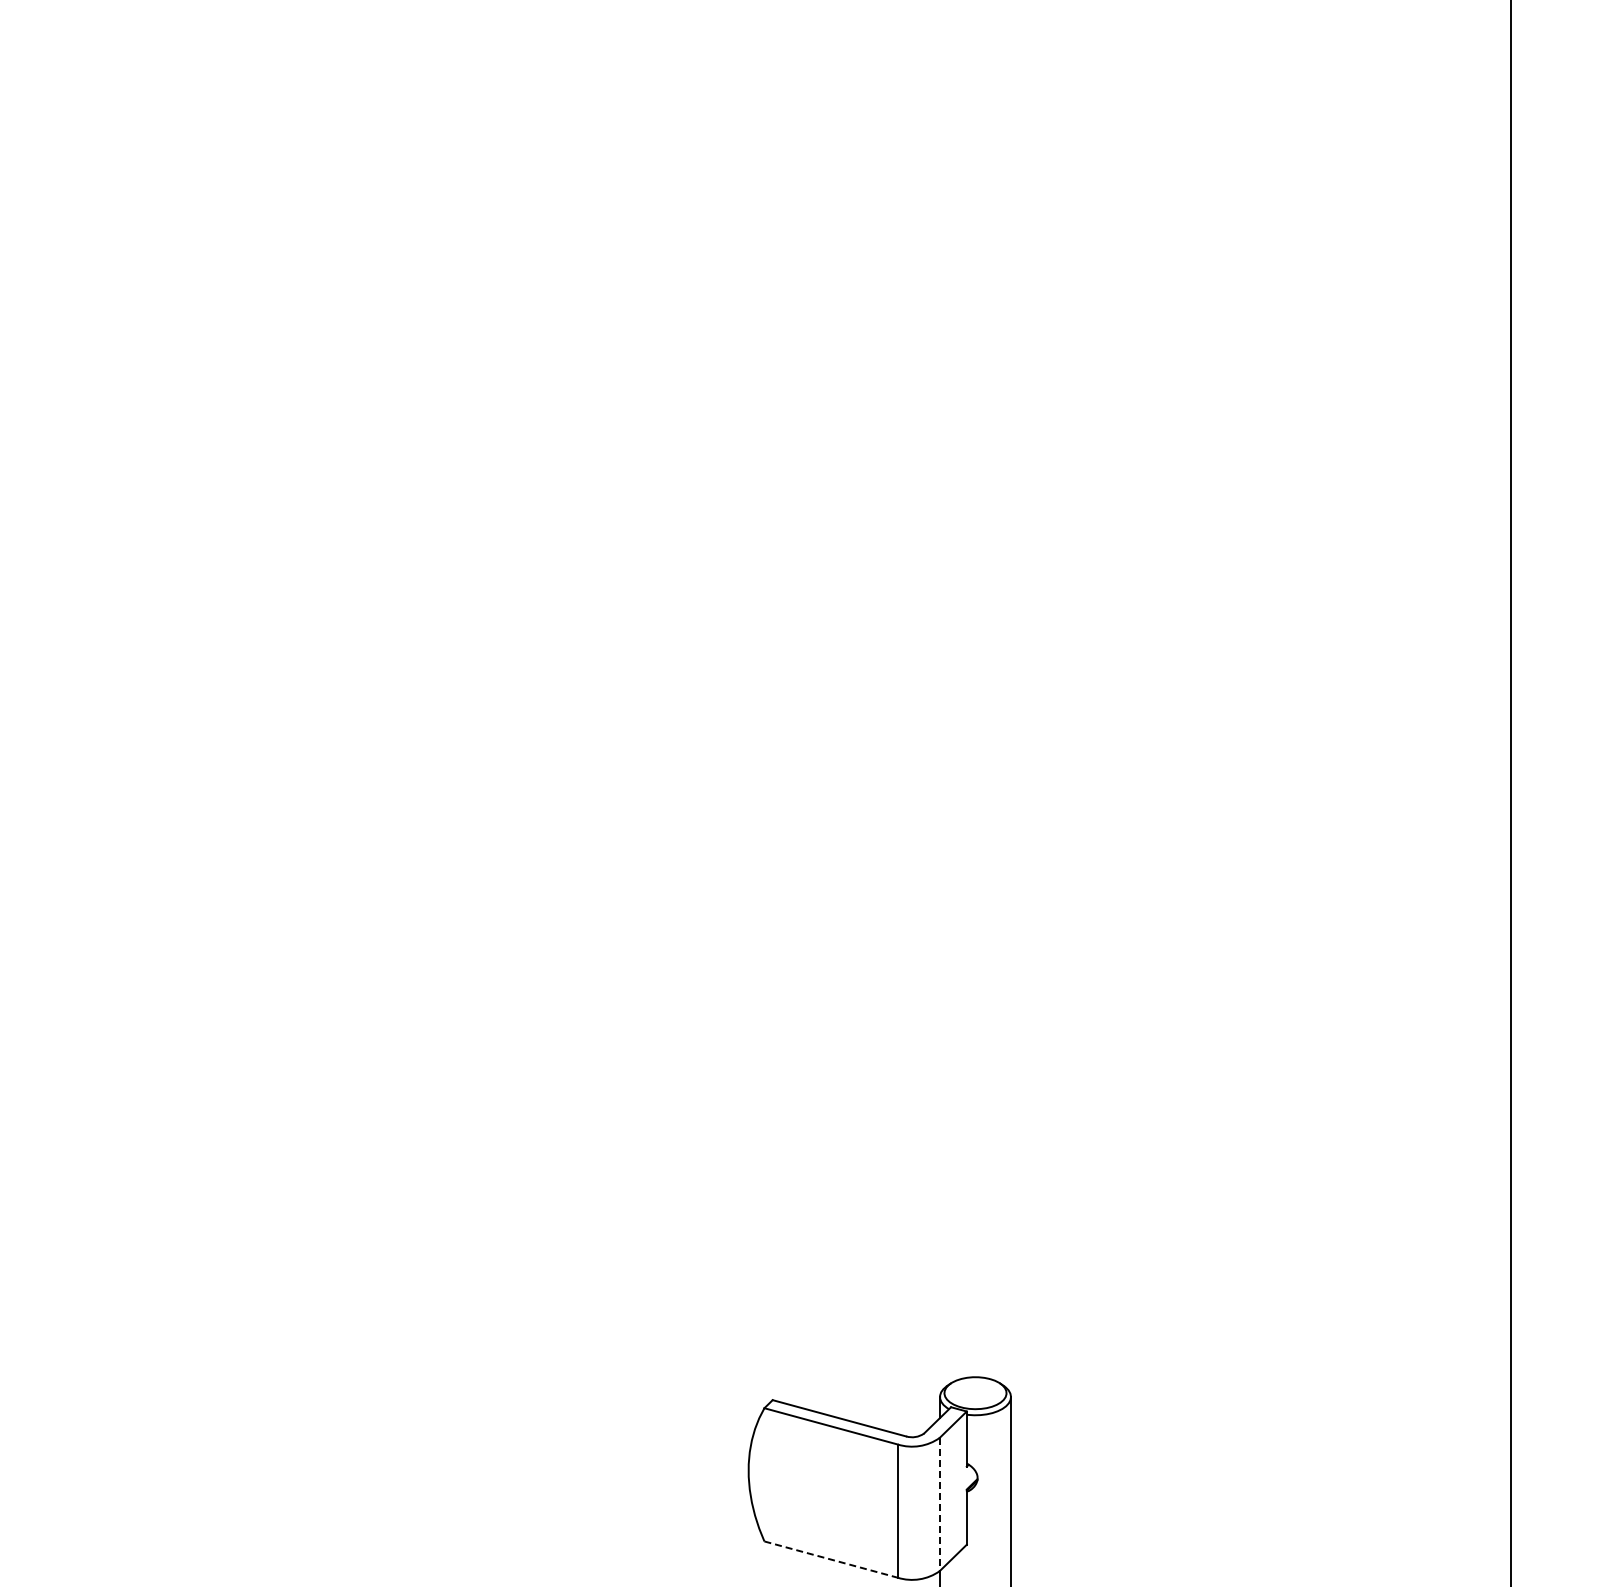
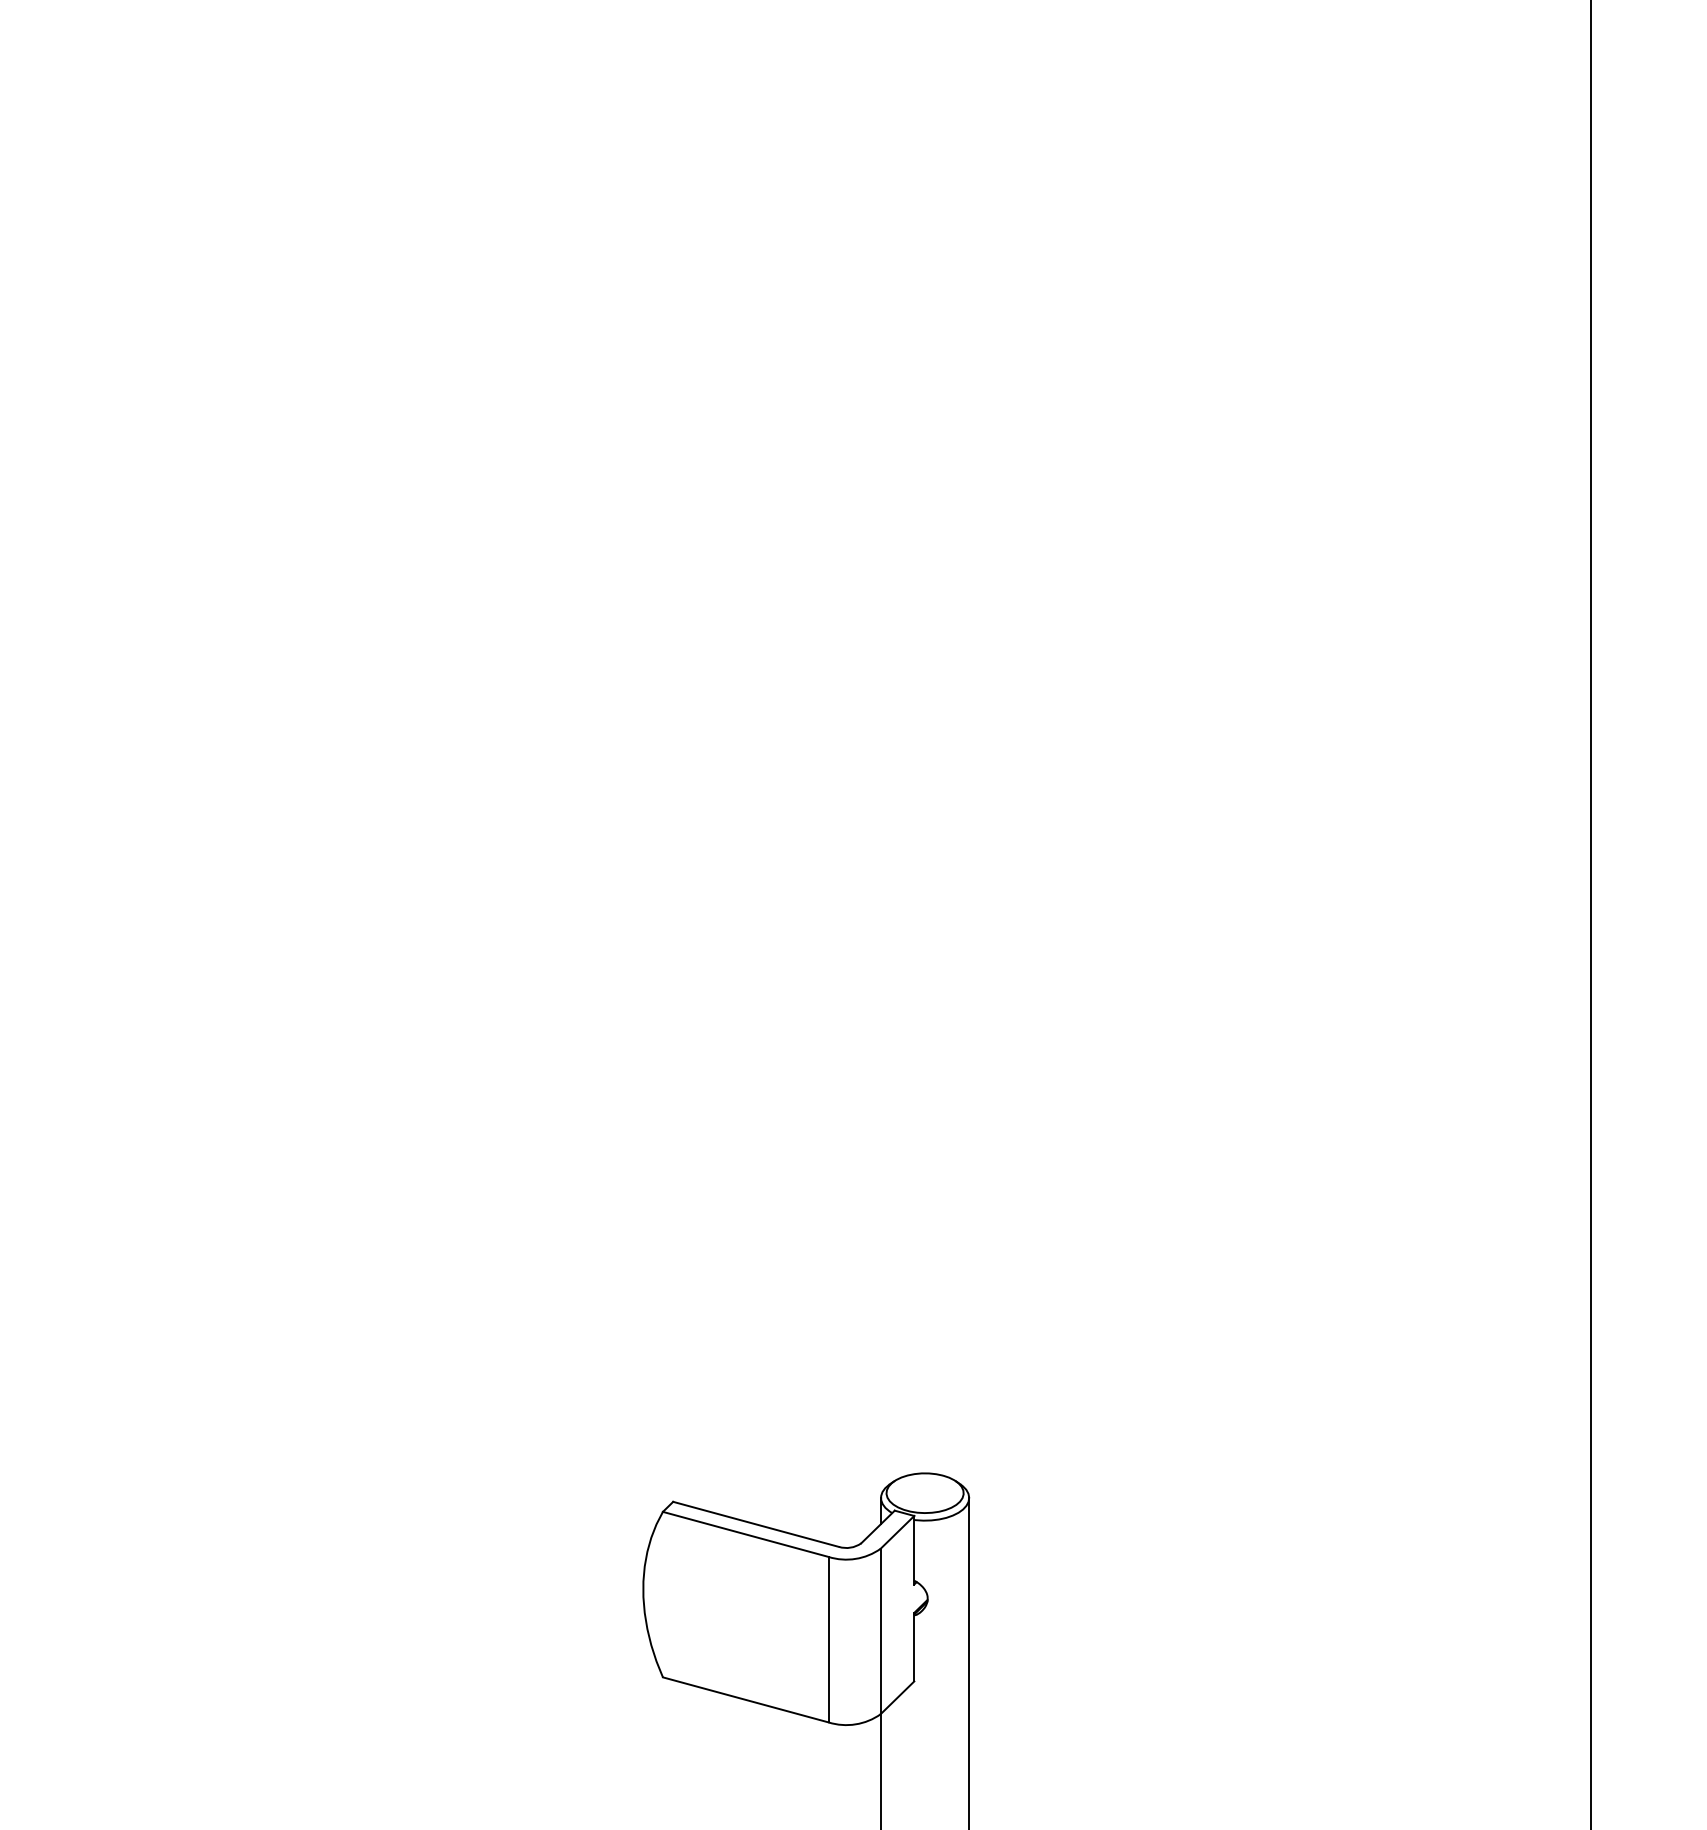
line: (939, 1504) -> (880, 1631), dashed -> solid
line: (831, 1559) -> (746, 1699), dashed -> solid

